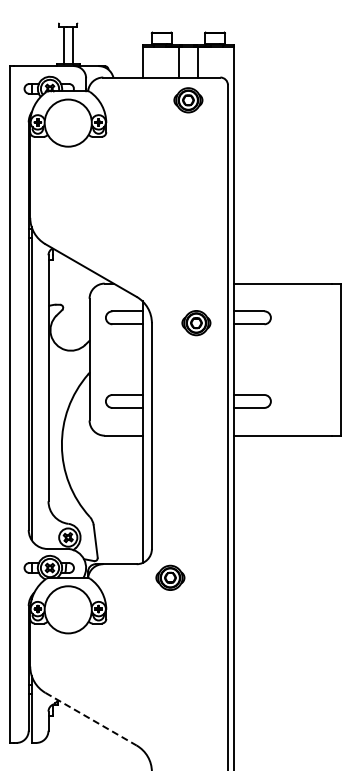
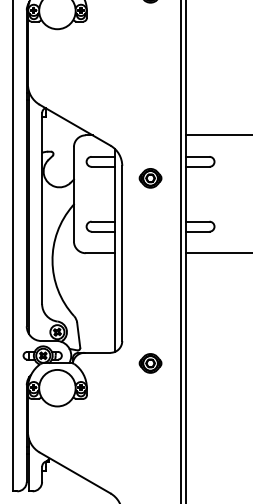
part: (196, 323) -> (150, 178), moved
part: (170, 577) -> (150, 363), moved
line: (91, 719) -> (75, 473), dashed -> solid

